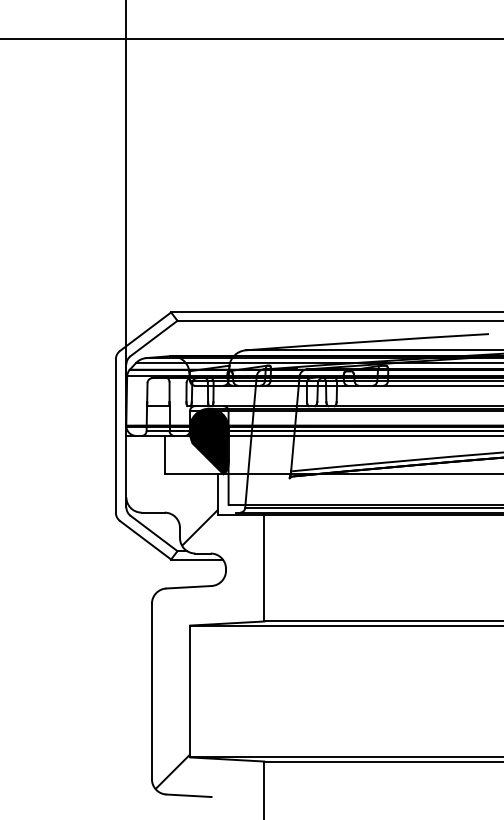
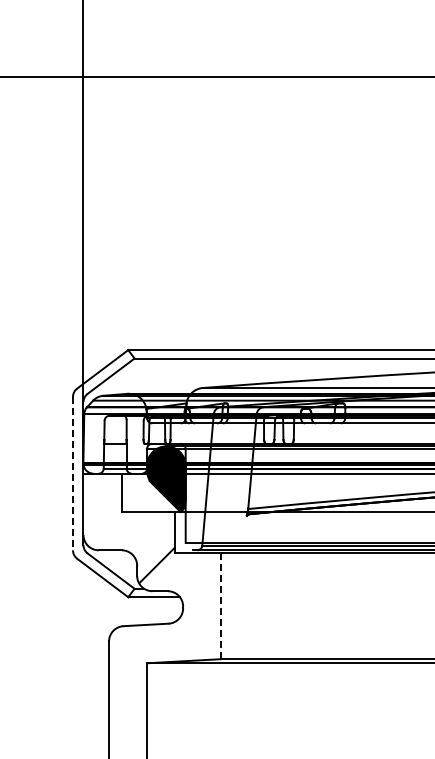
line: (115, 435) -> (72, 473), solid -> dashed
line: (264, 568) -> (221, 606), solid -> dashed

